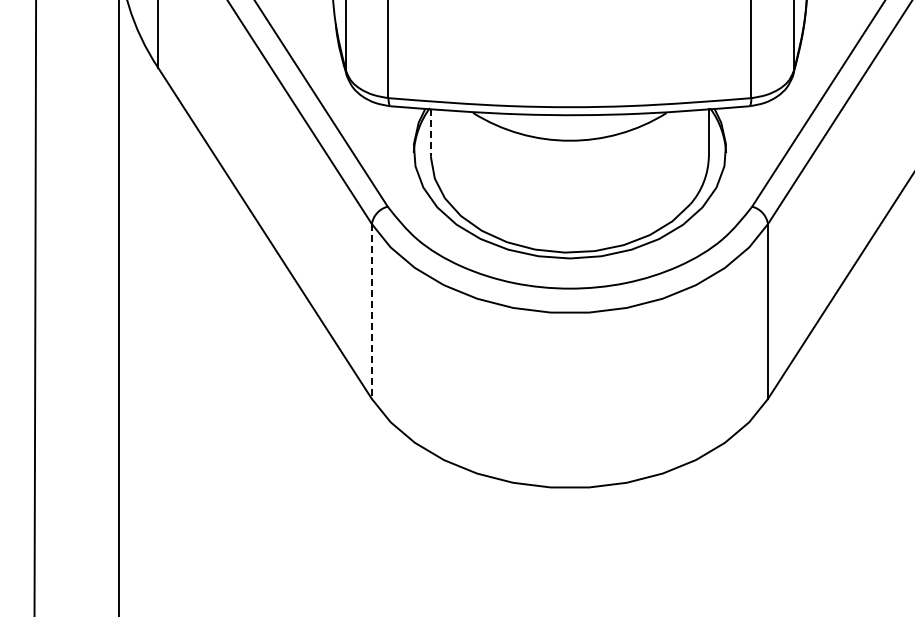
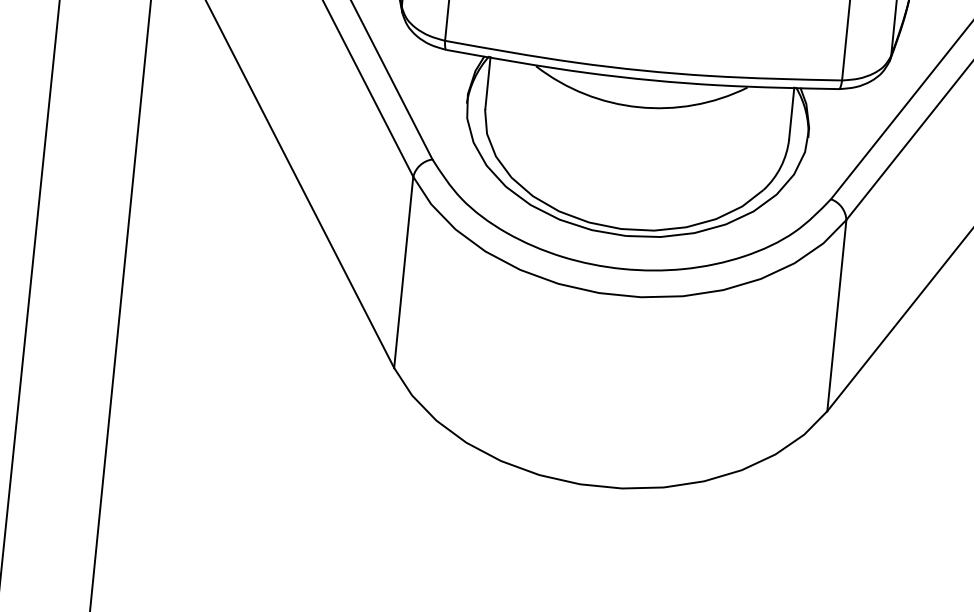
line: (431, 132) -> (488, 83), dashed -> solid
line: (371, 312) -> (403, 273), dashed -> solid

